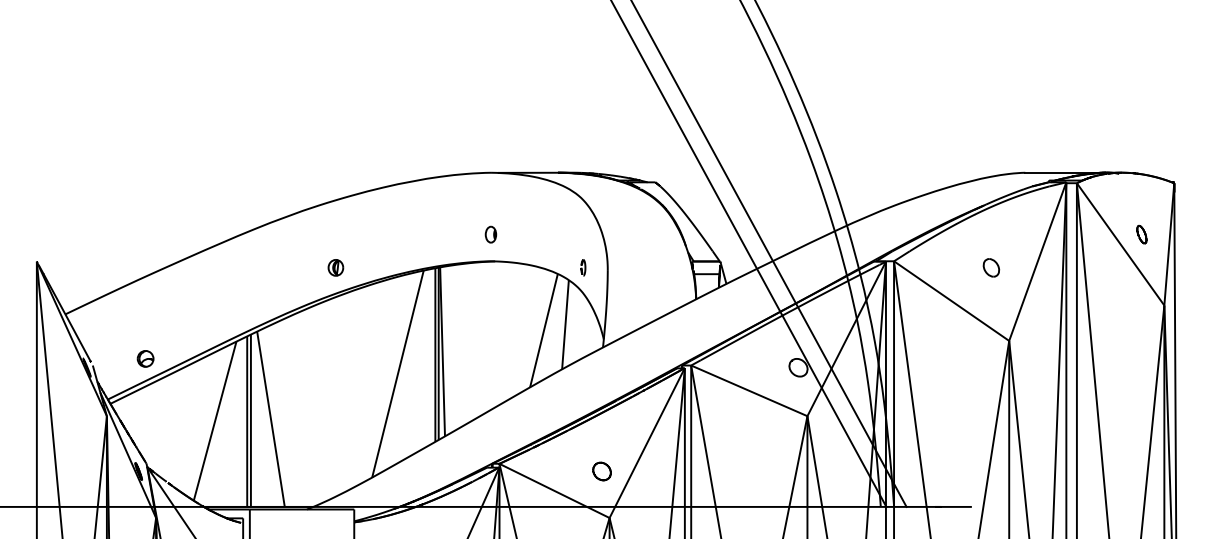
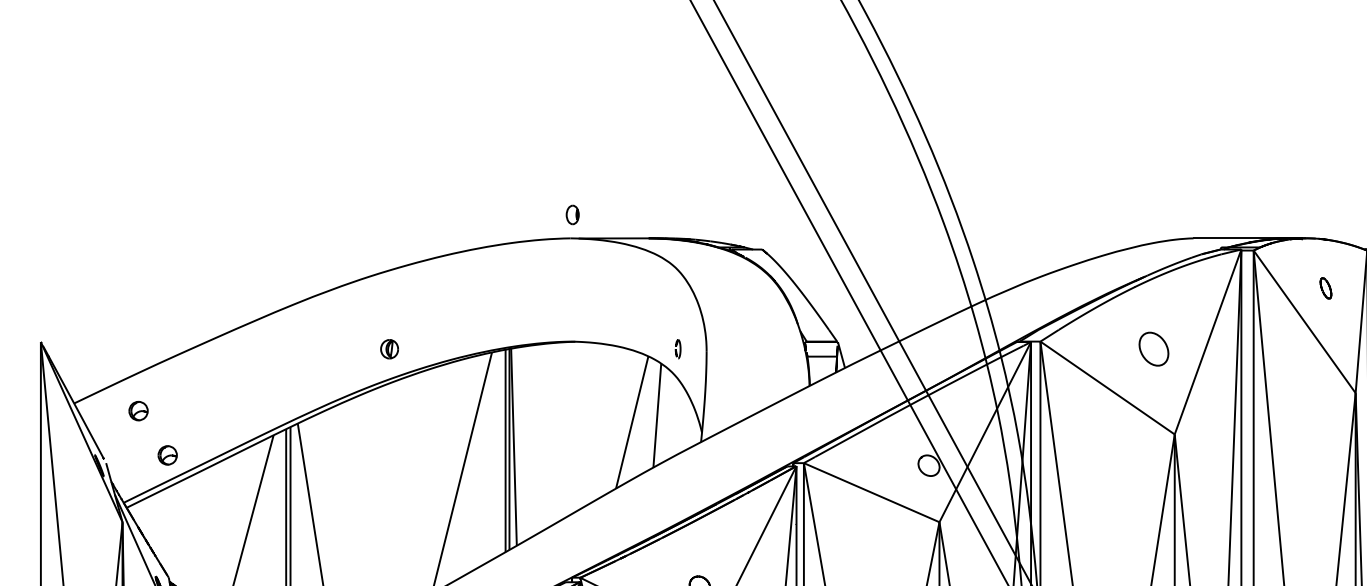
part: (490, 234) -> (572, 214), moved
part: (1141, 234) -> (1325, 288), moved
part: (991, 267) -> (1154, 348), size x1.6
part: (120, 320) -> (138, 410), added

